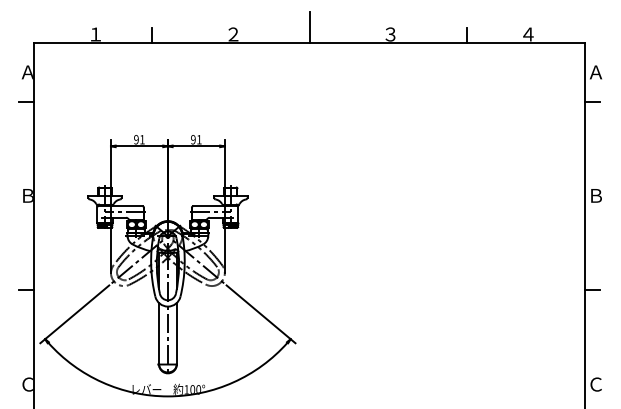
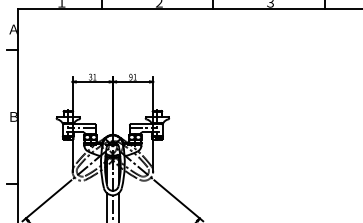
text: (136, 139) -> (90, 77), 91 -> 31

